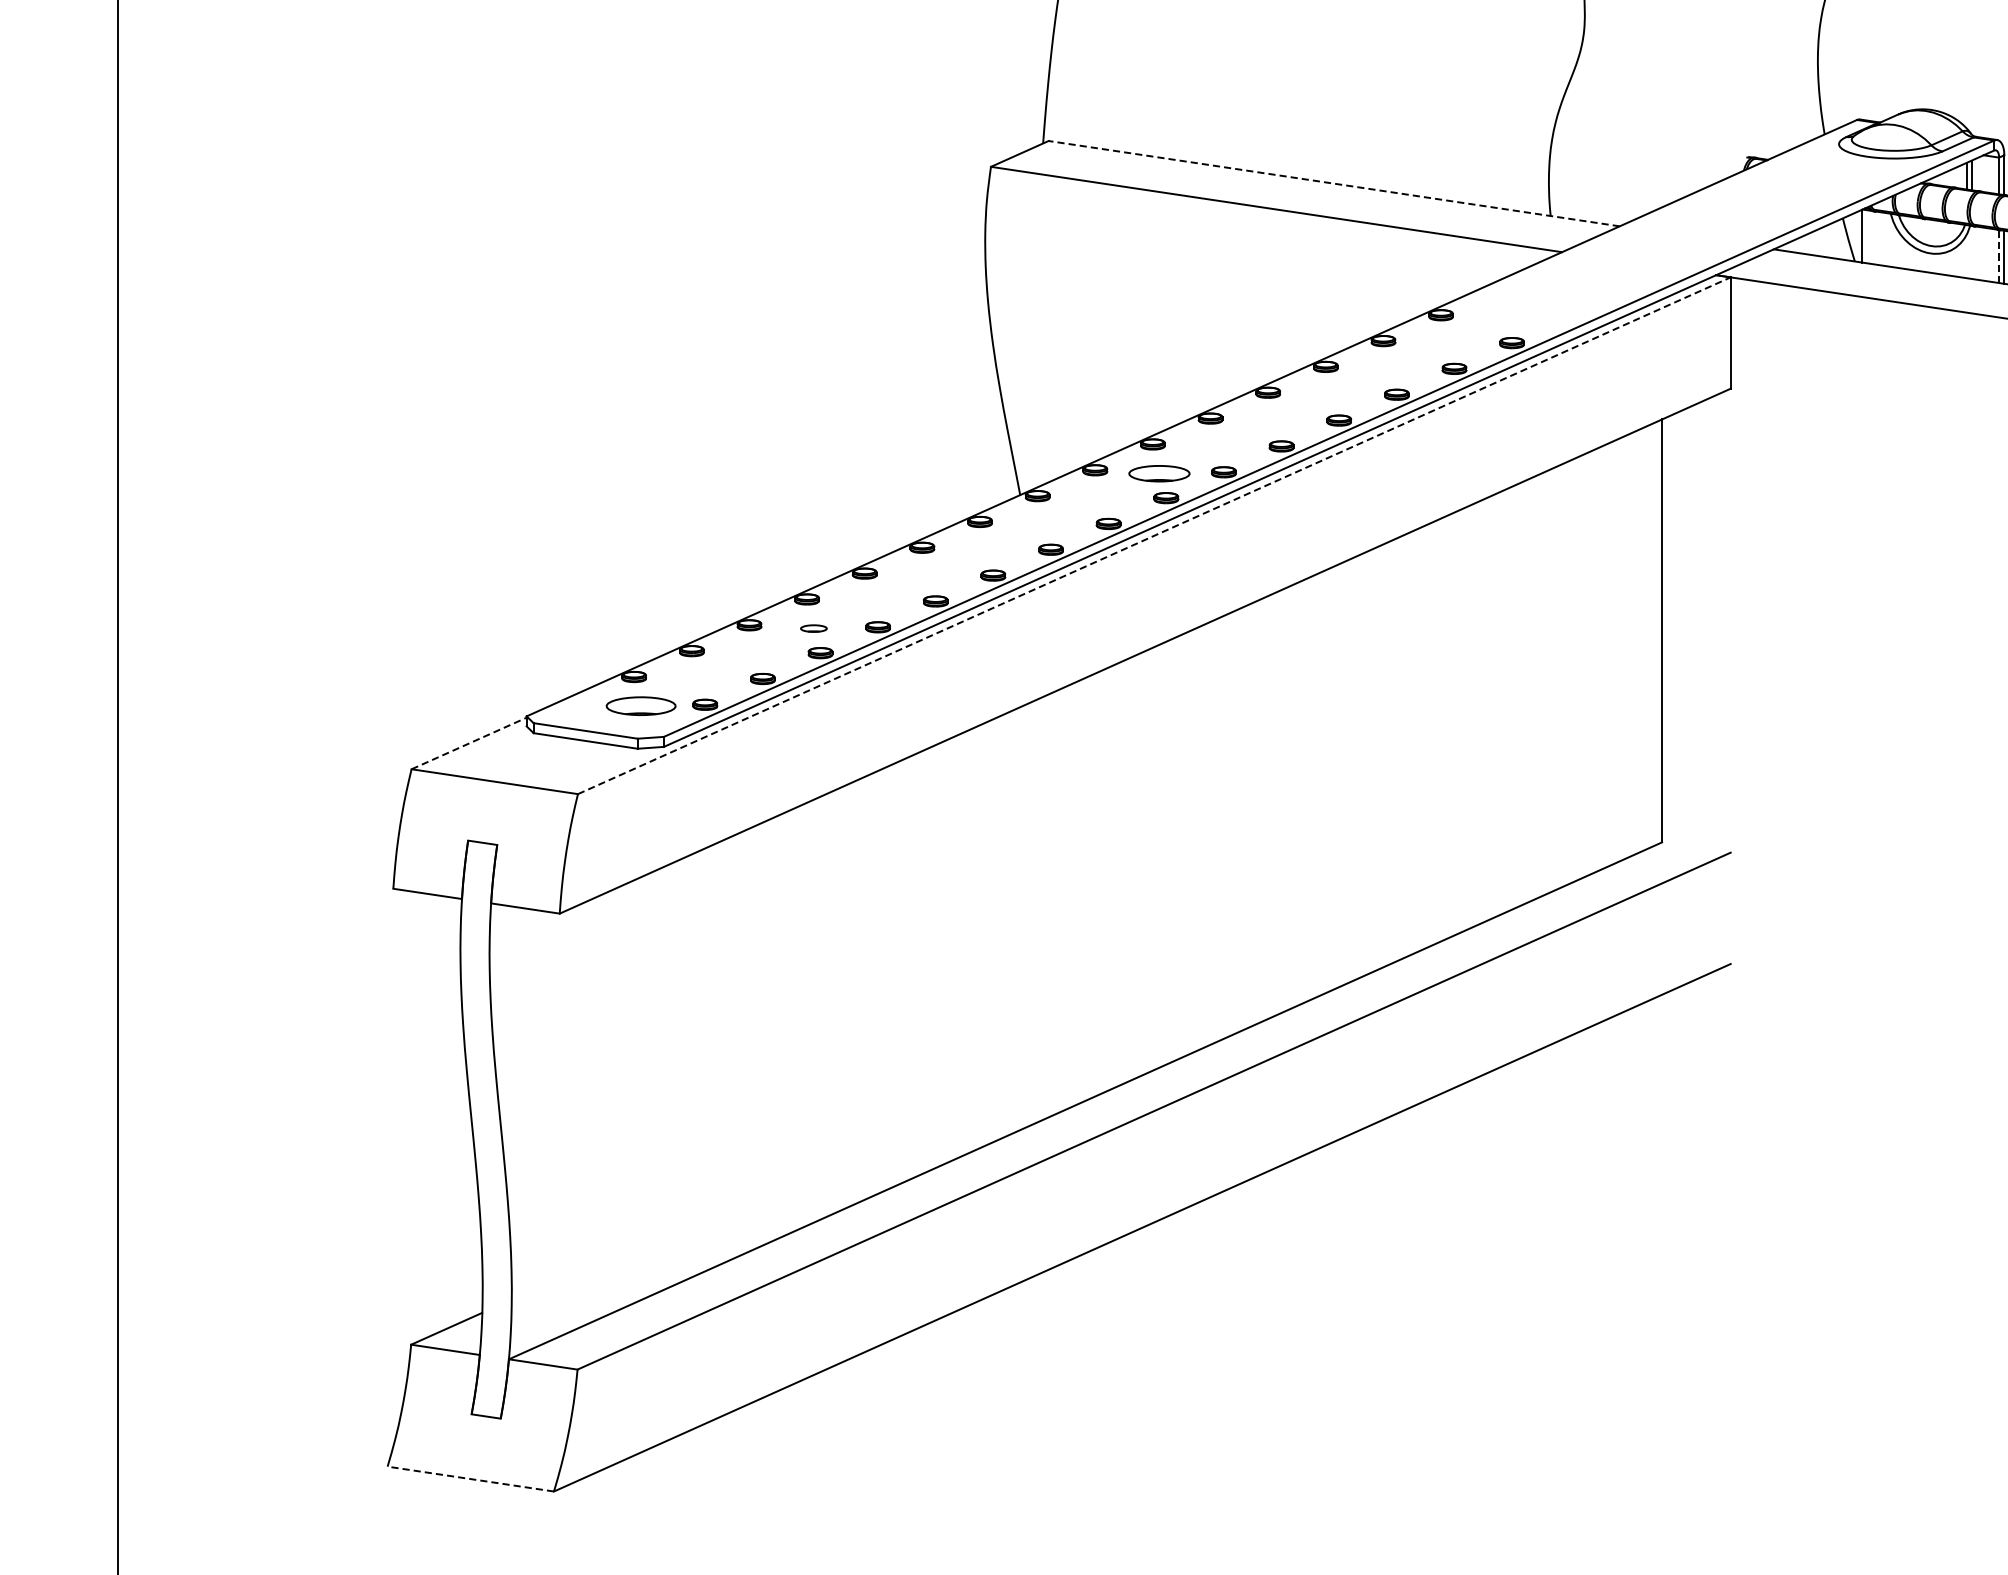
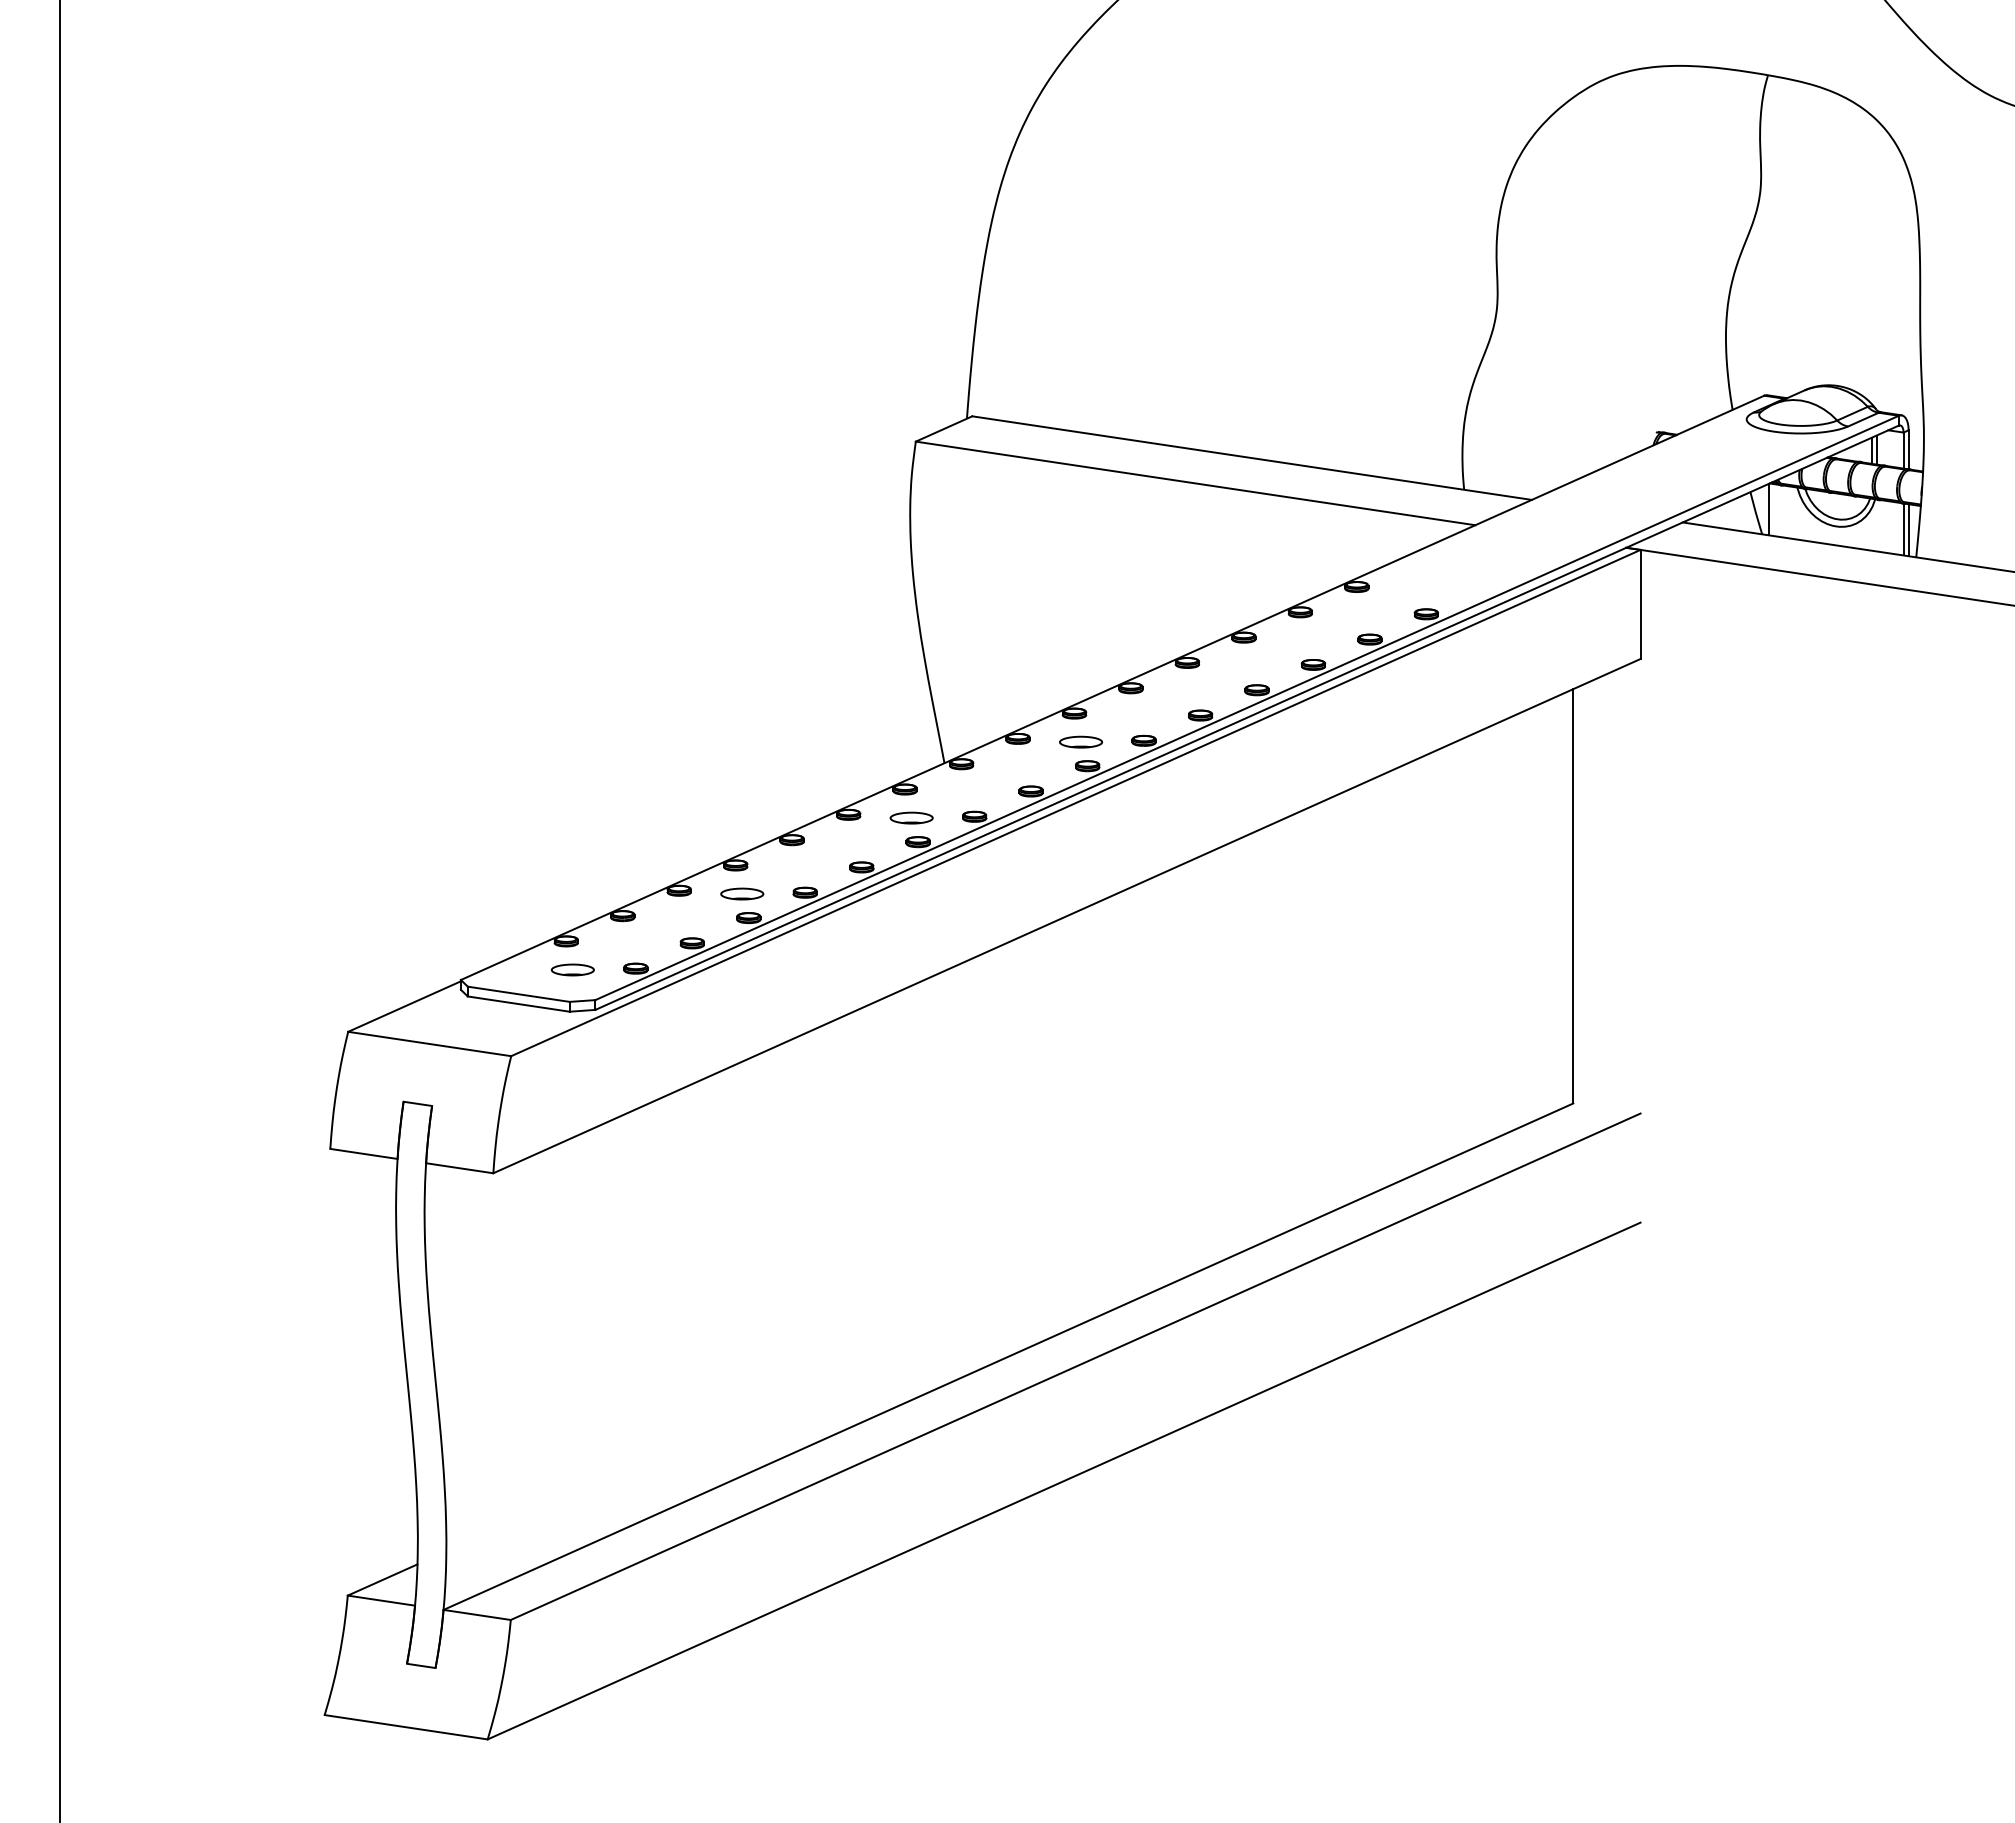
line: (1334, 184) -> (1252, 458), dashed -> solid
line: (1999, 256) -> (1903, 529), dashed -> solid
part: (1160, 472) -> (1081, 741), size x0.71
line: (1153, 536) -> (1075, 803), dashed -> solid
part: (986, 550) -> (911, 817), added
part: (814, 628) -> (742, 893), size x1.67
part: (640, 705) -> (572, 969), size x0.62
line: (469, 743) -> (404, 1006), dashed -> solid
line: (470, 1479) -> (405, 1727), dashed -> solid

